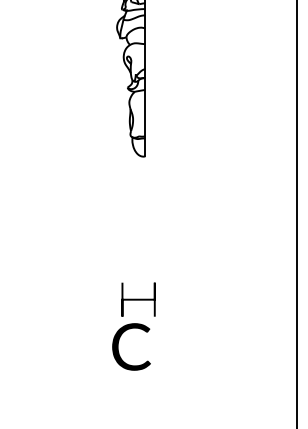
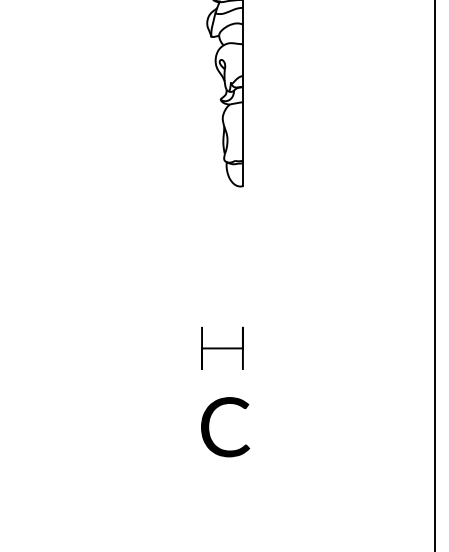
curve: (138, 298) -> (222, 347), moved

